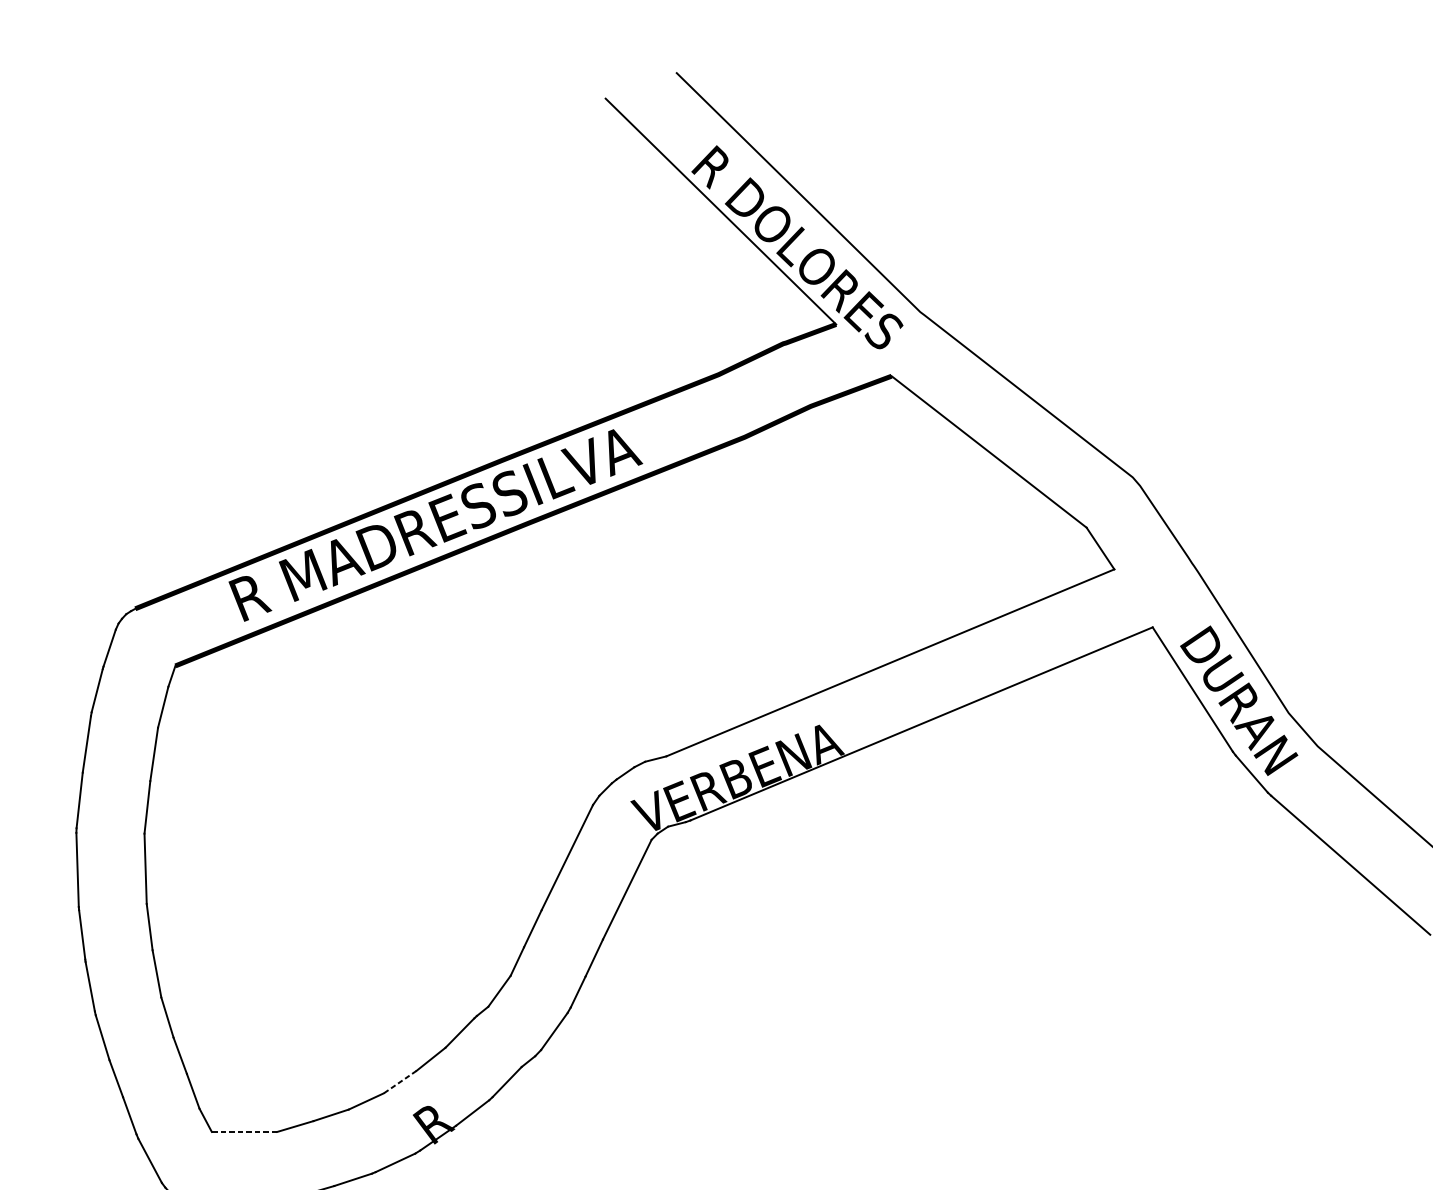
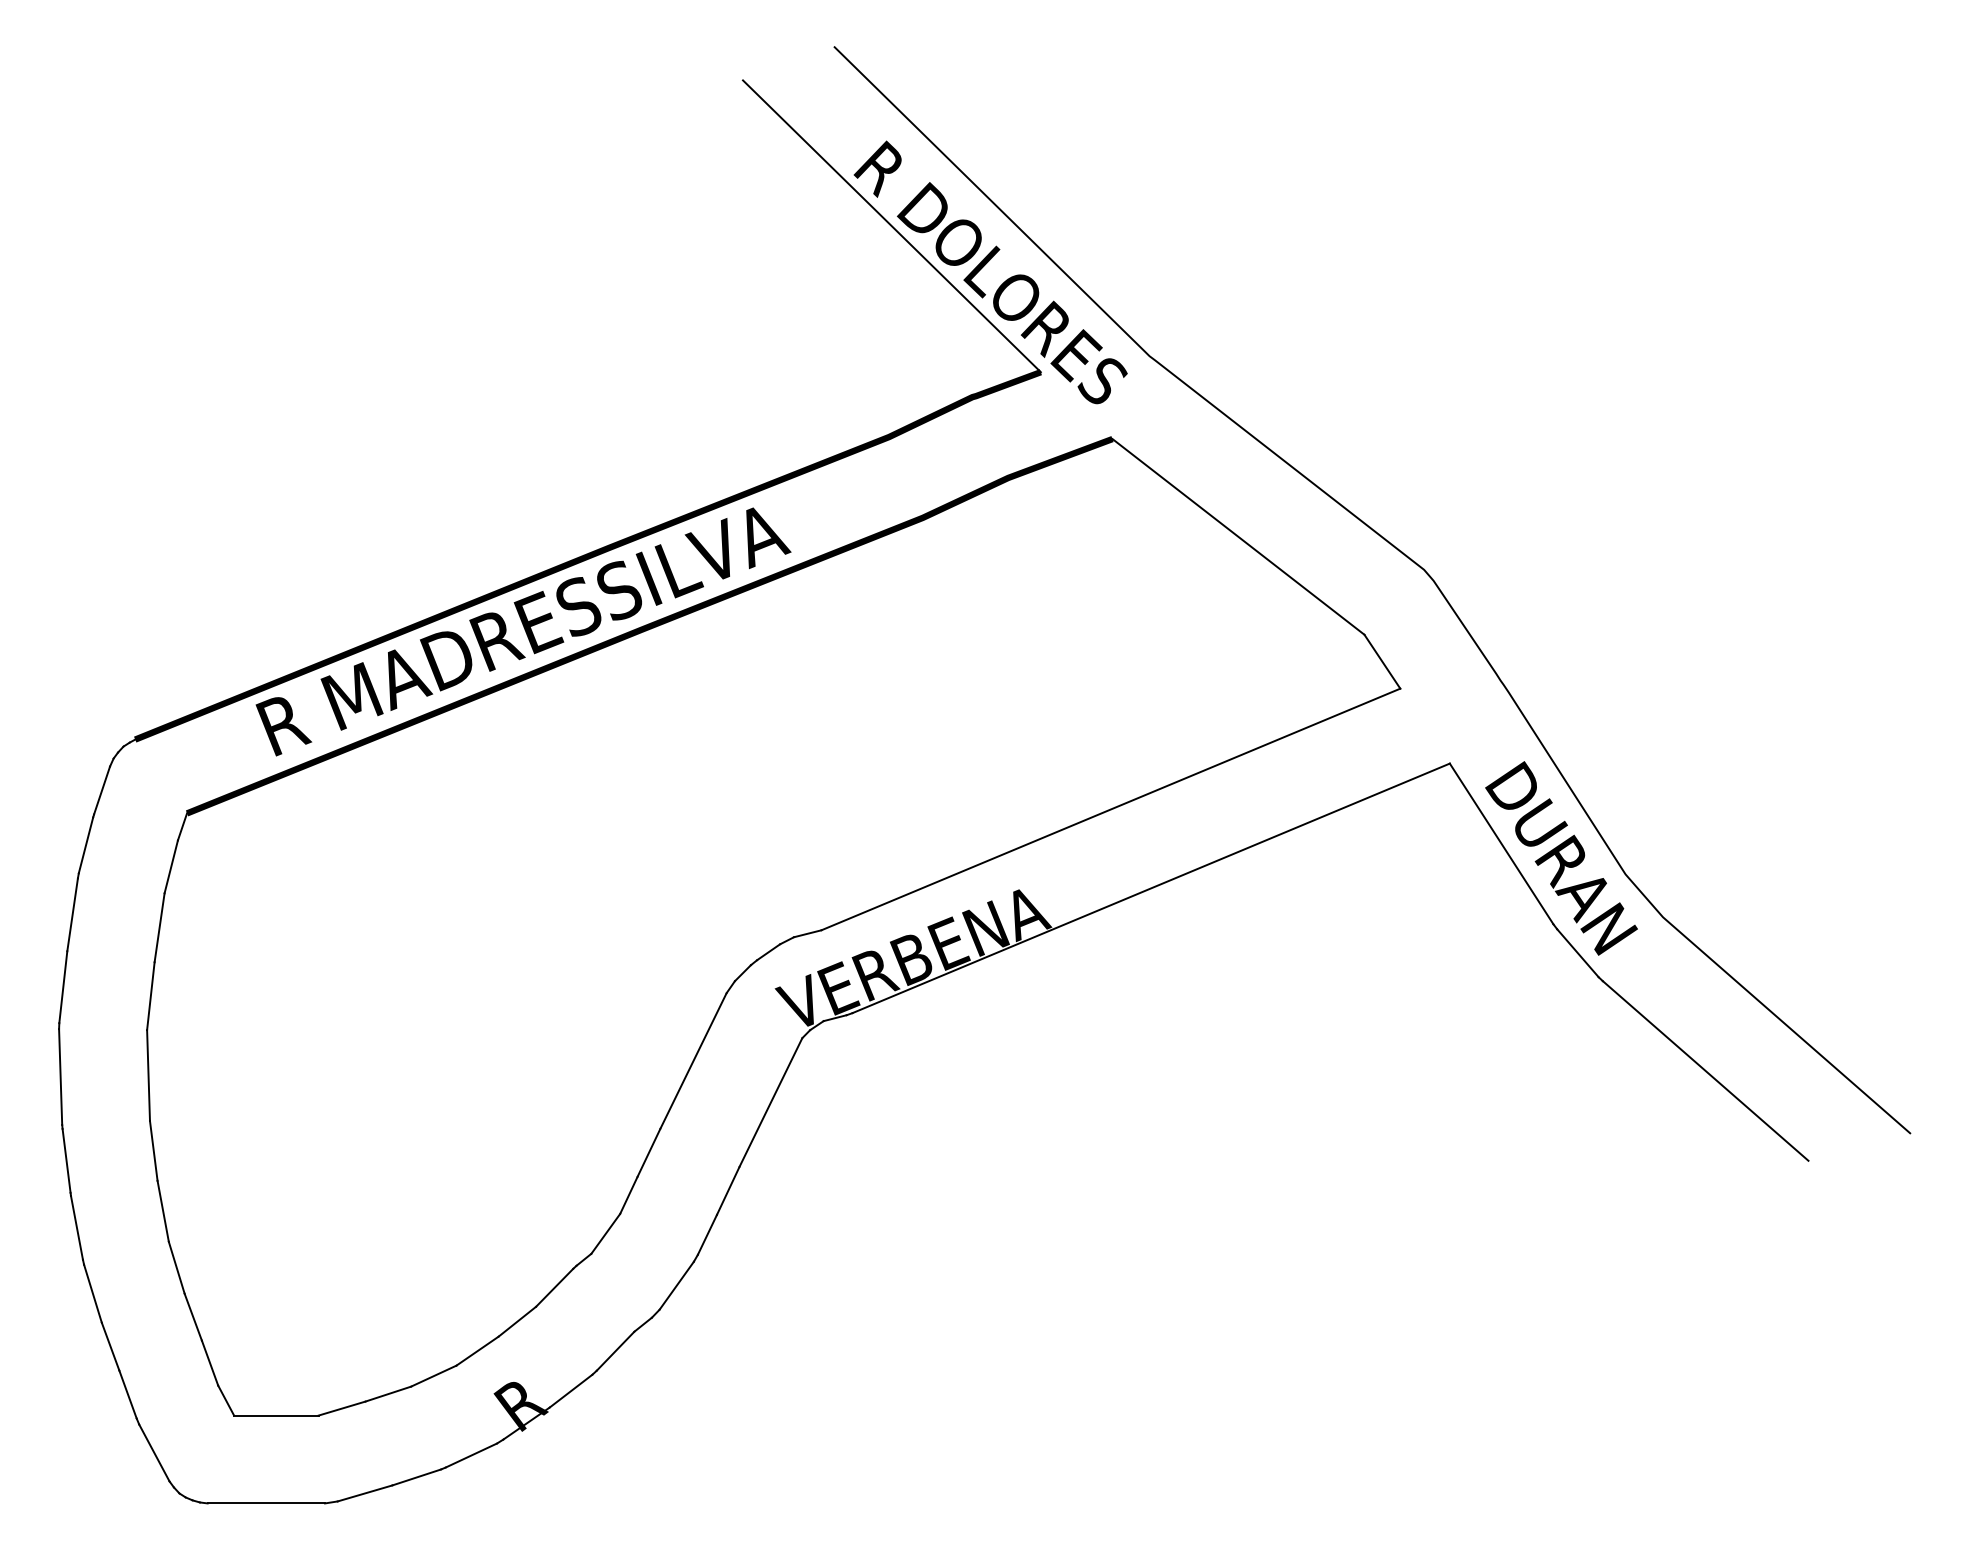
line: (400, 1082) -> (477, 1351), dashed -> solid
line: (243, 1131) -> (275, 1415), dashed -> solid

